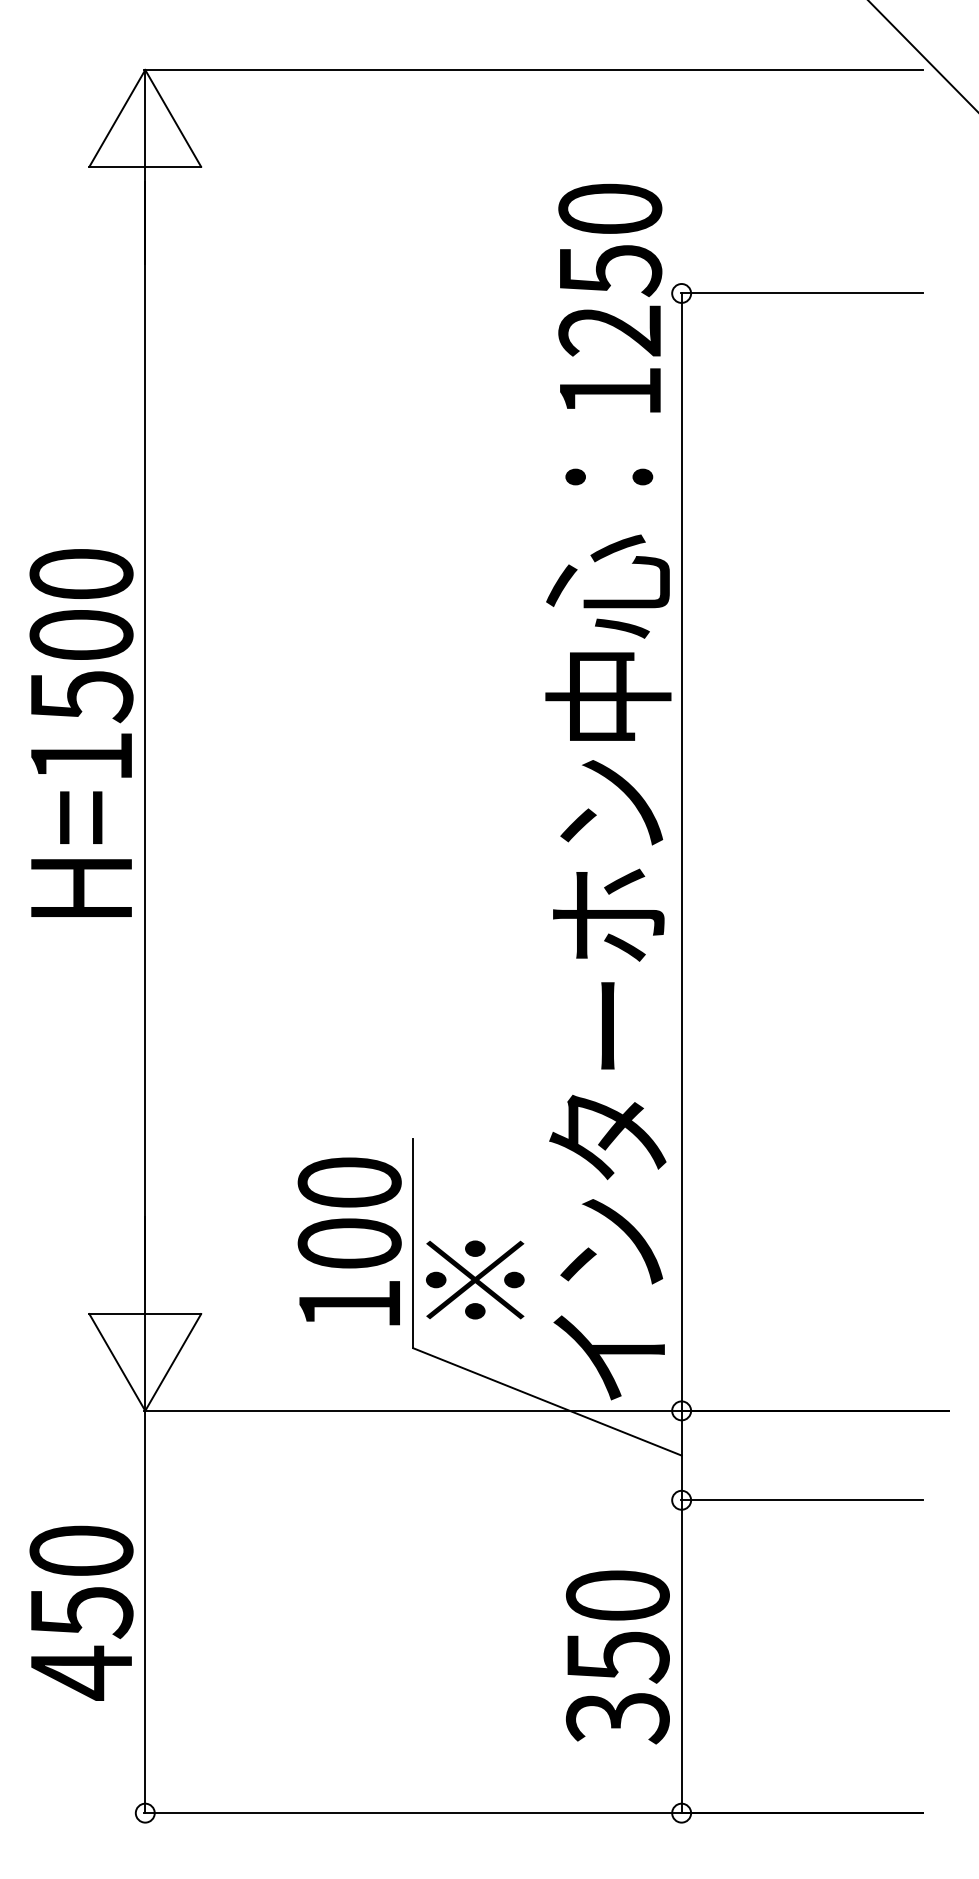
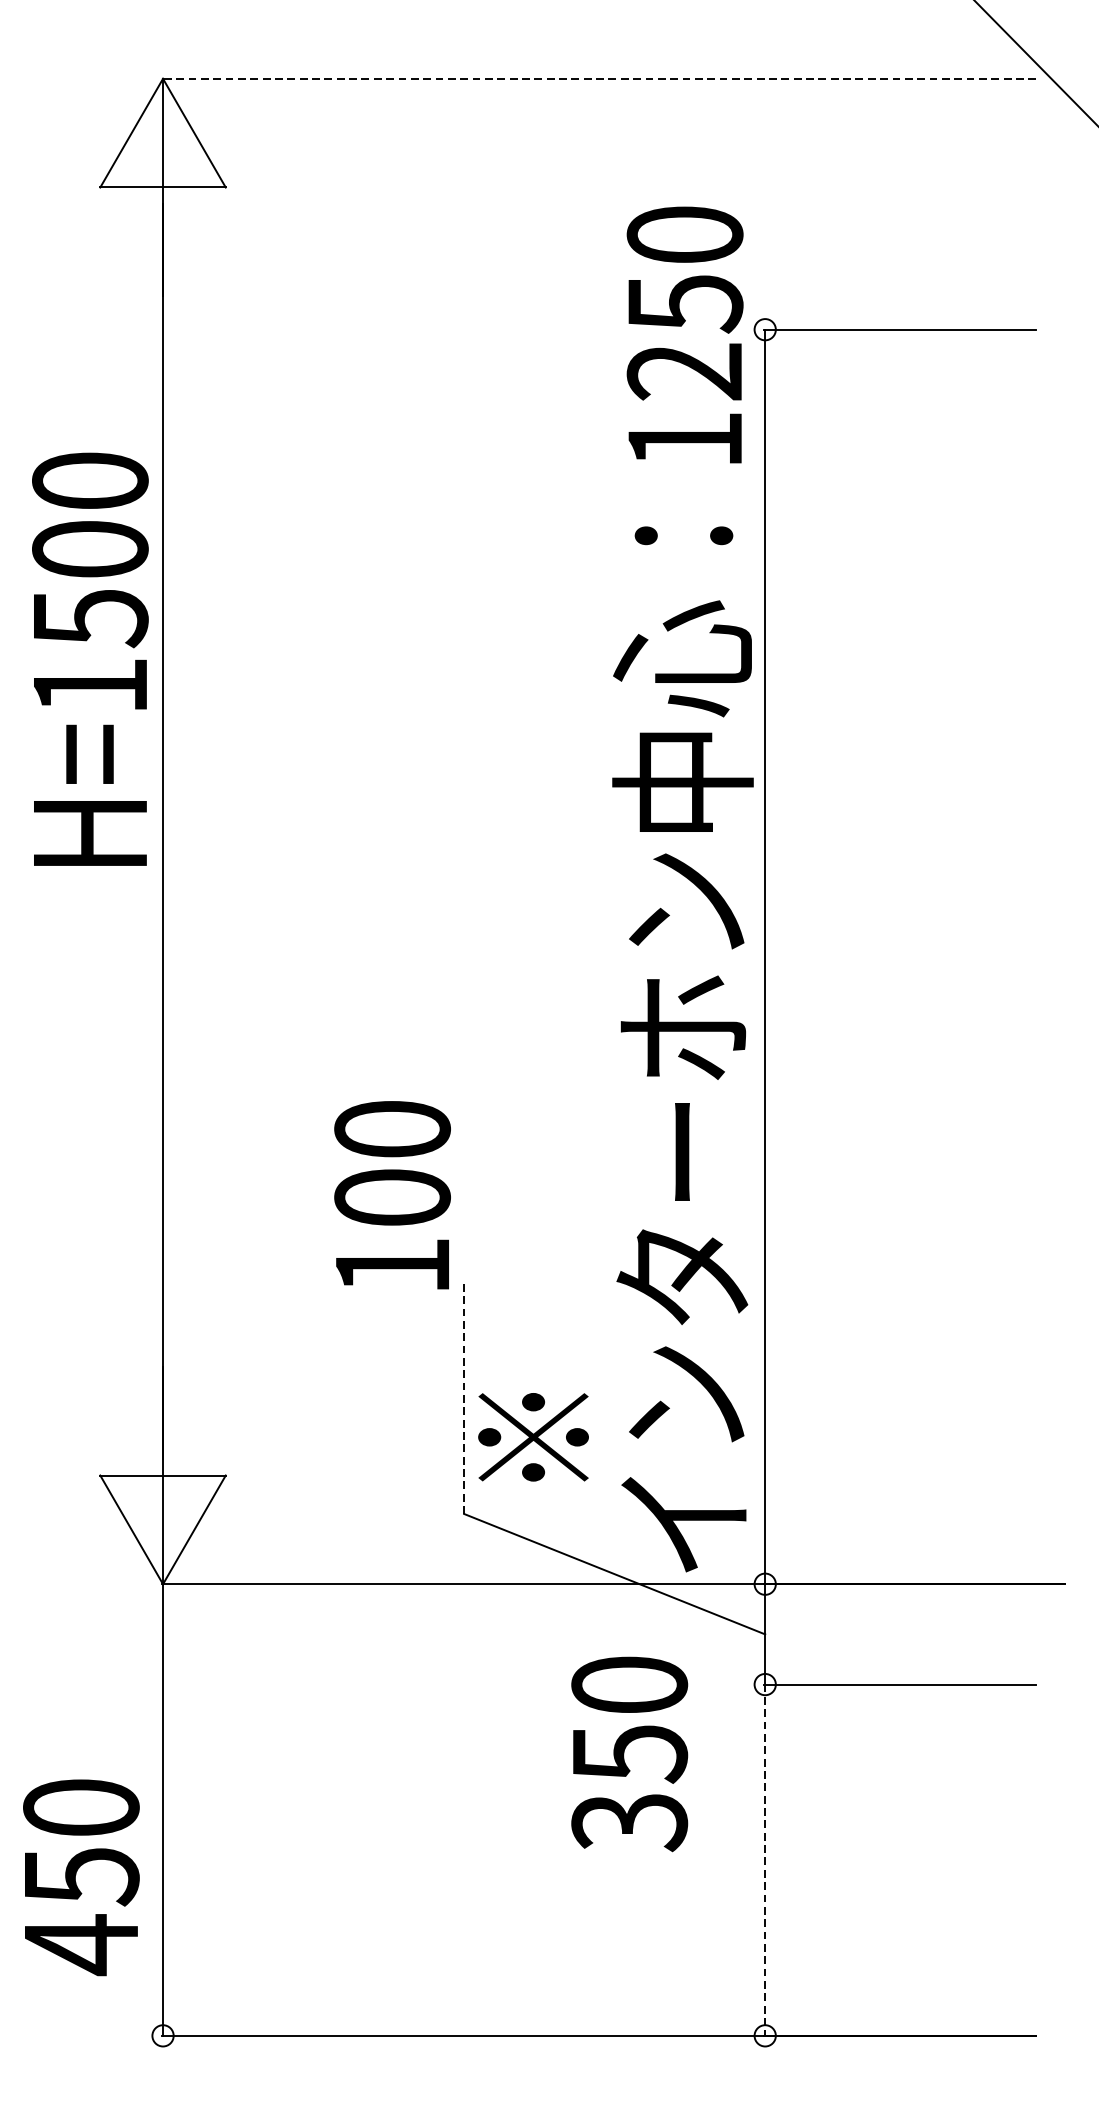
line: (533, 70) -> (598, 79), solid -> dashed
text: (81, 732) -> (90, 658), moved
text: (349, 1241) -> (392, 1195), moved
line: (413, 1243) -> (464, 1396), solid -> dashed
text: (81, 1612) -> (81, 1876), moved
text: (617, 1657) -> (629, 1754), moved
line: (681, 1657) -> (765, 1861), solid -> dashed

